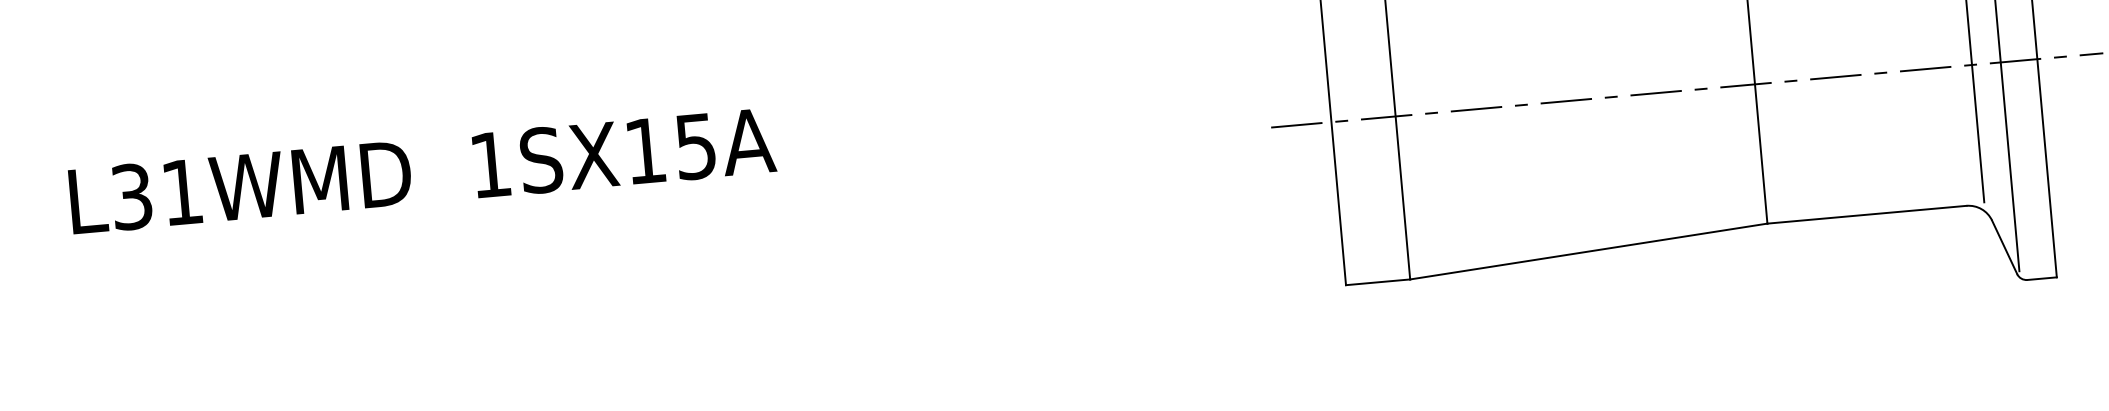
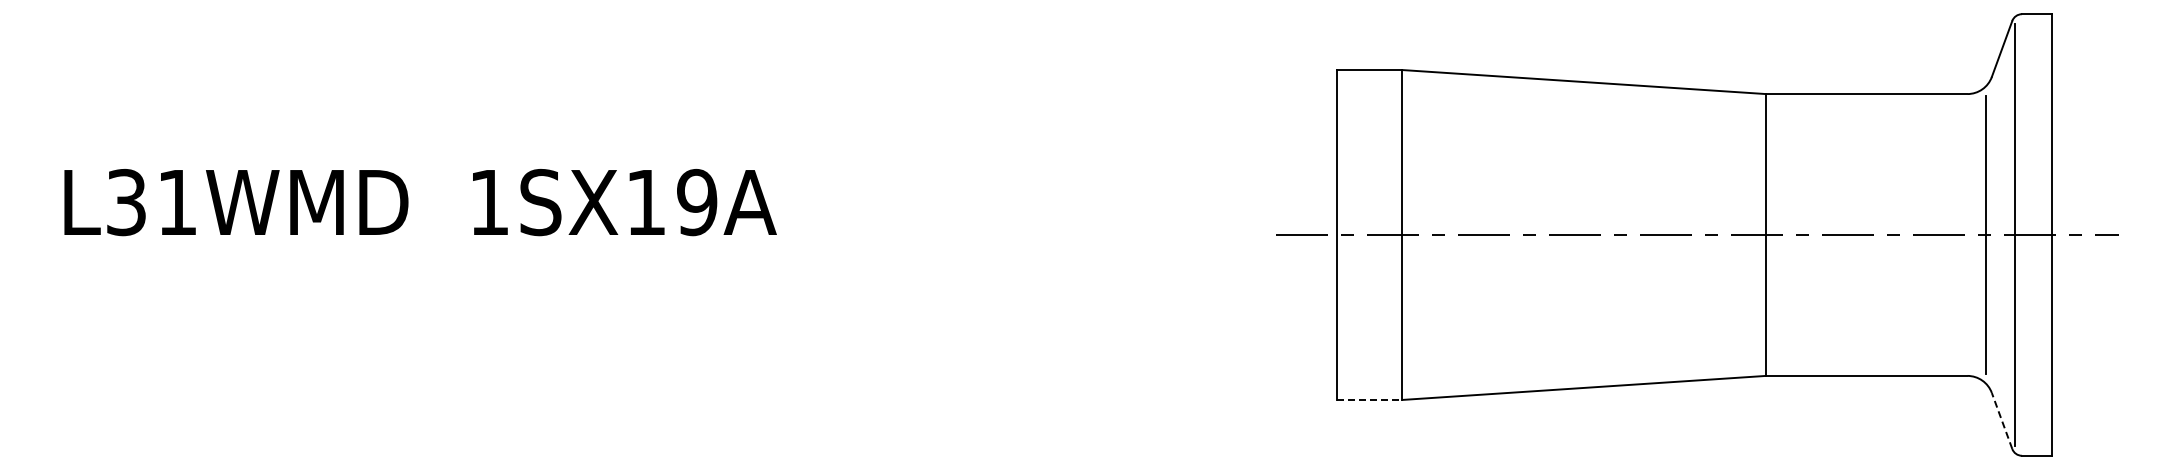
text: (696, 145) -> (697, 201), 1SX15A -> 1SX19A
line: (2005, 246) -> (2002, 420), solid -> dashed
line: (1378, 281) -> (1370, 399), solid -> dashed

